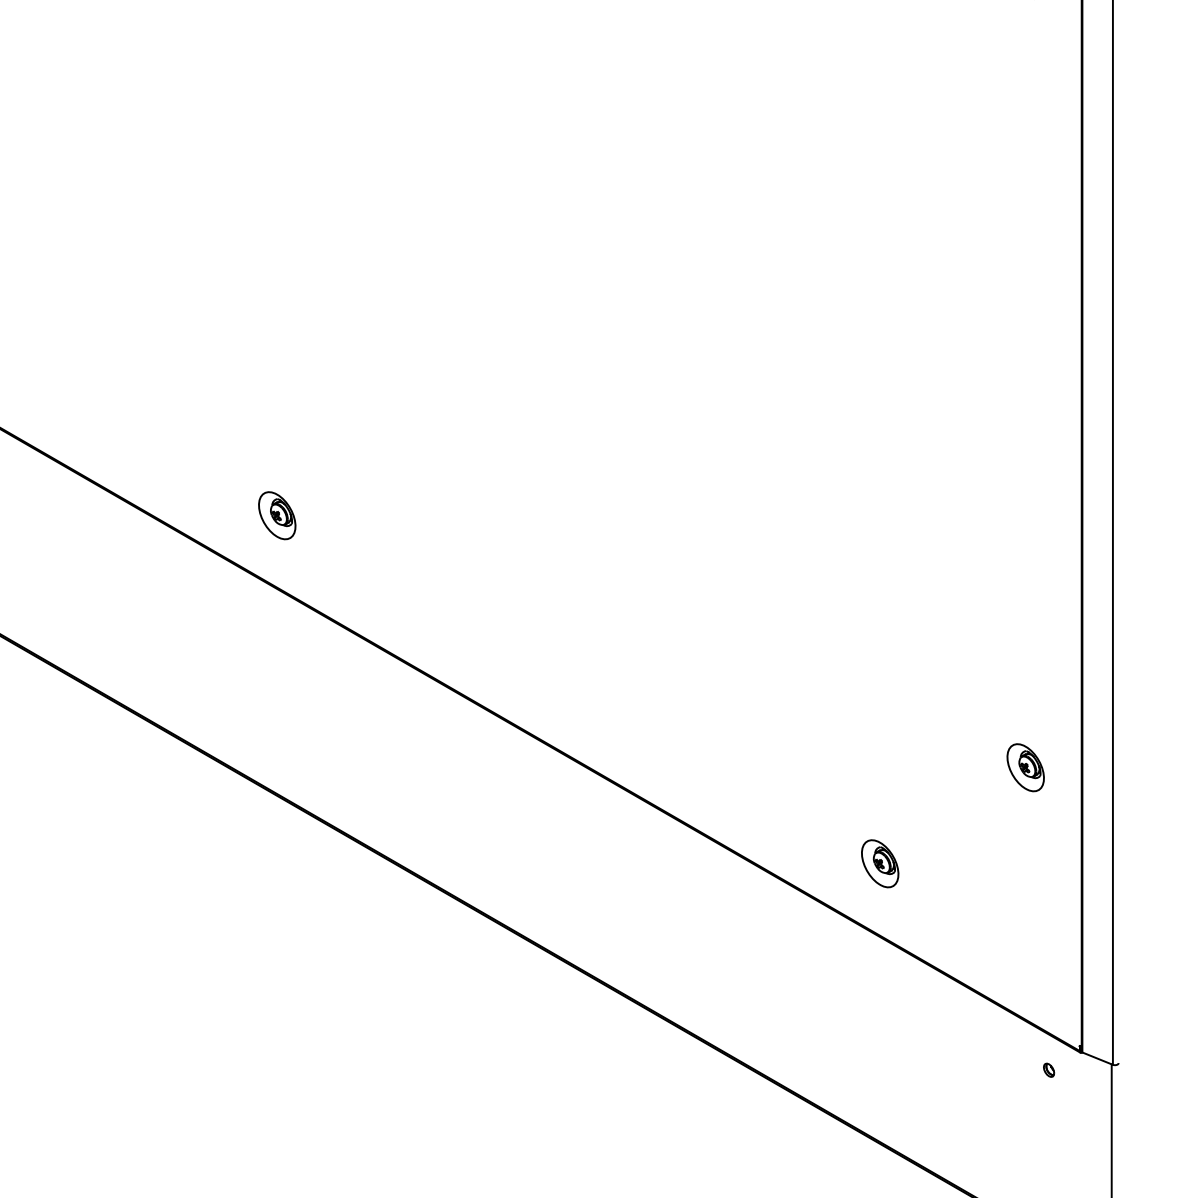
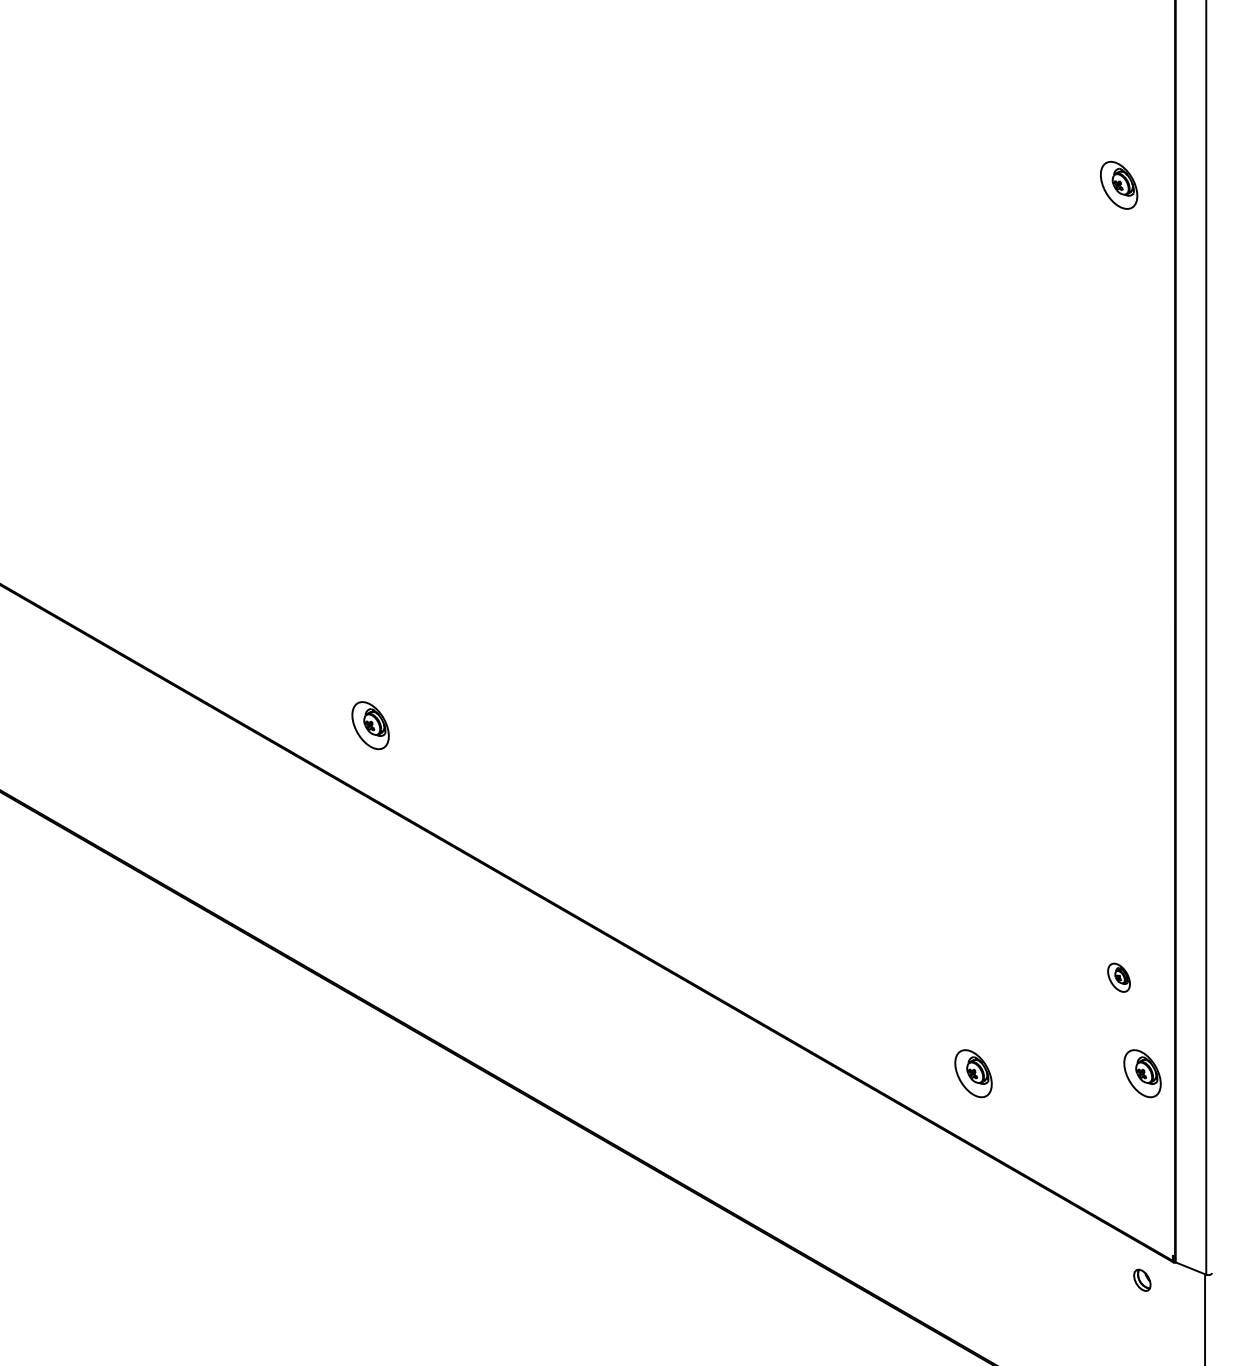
part: (1025, 767) -> (1118, 977), size x0.6
part: (1049, 863) -> (1142, 1073), added
part: (1049, 1069) -> (1142, 1279), size x1.6

